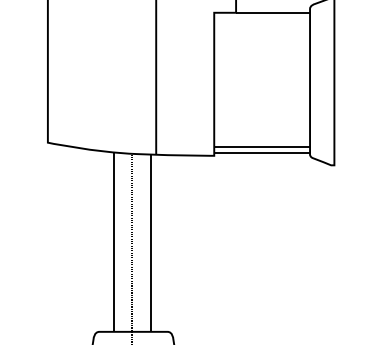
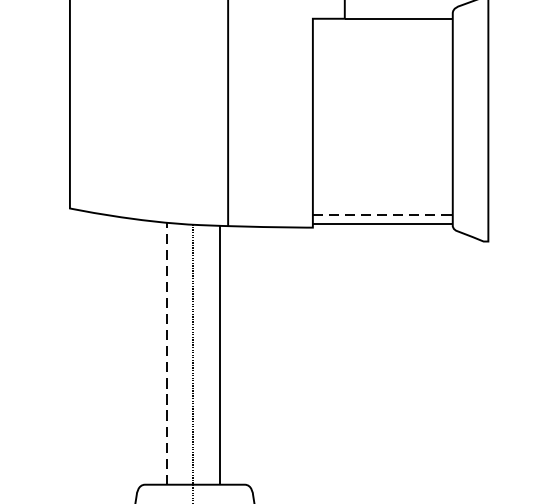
line: (262, 147) -> (383, 215), solid -> dashed
line: (114, 242) -> (167, 354), solid -> dashed

